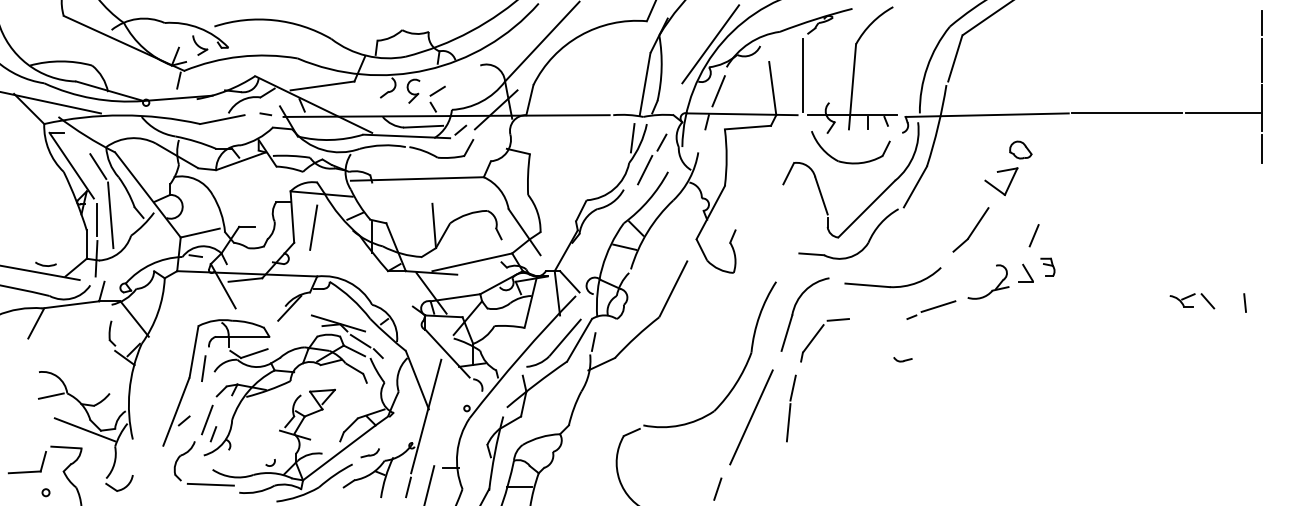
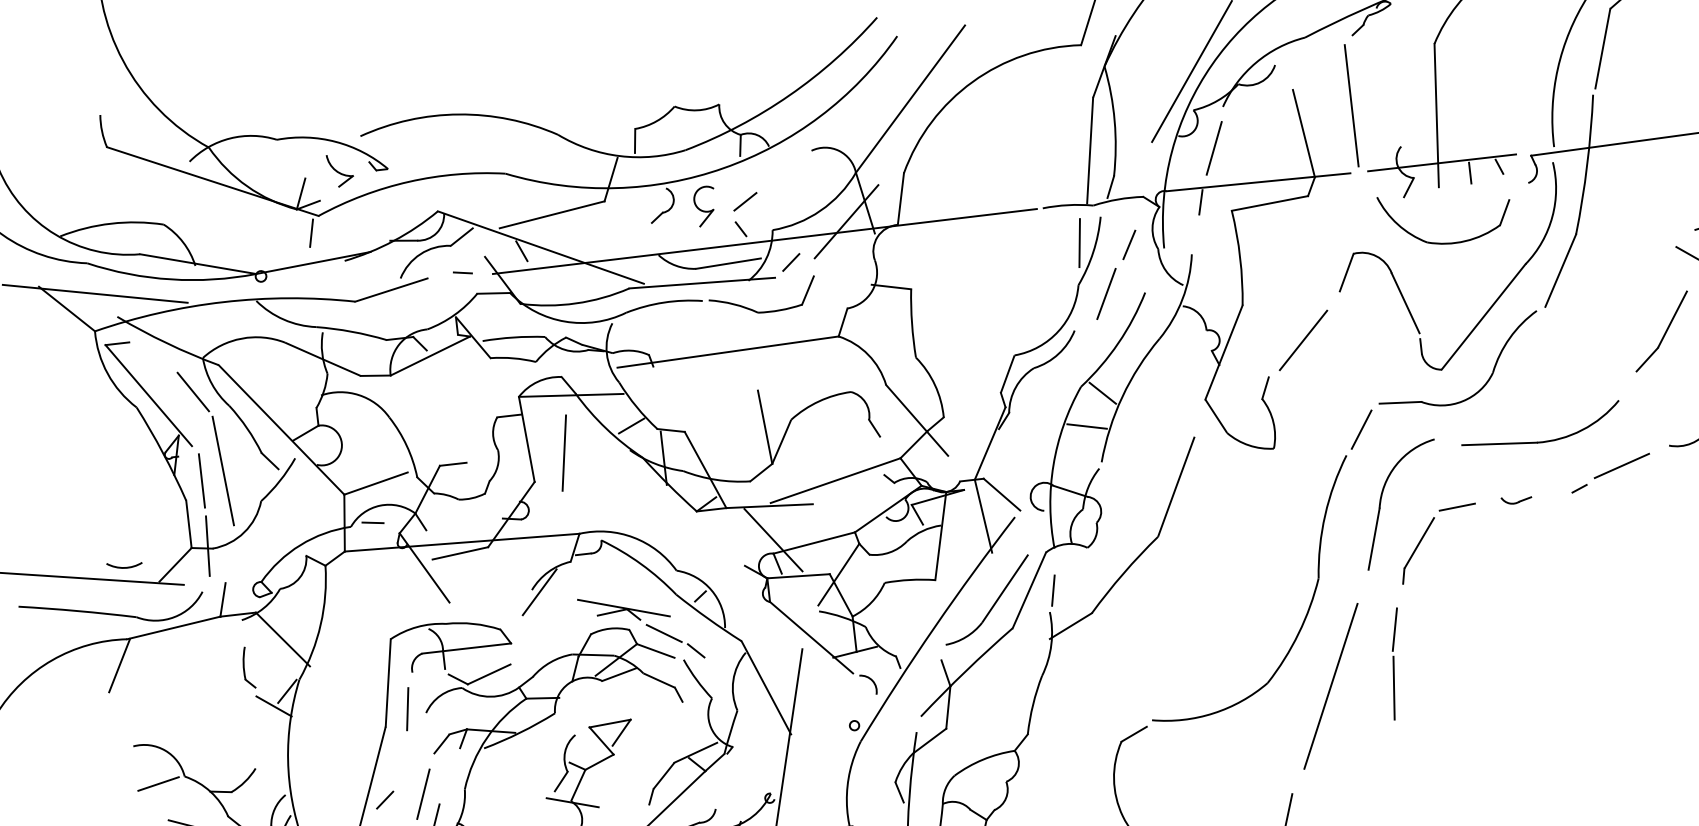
line: (758, 210) -> (1303, 339), added
line: (786, 267) -> (1360, 429), added
part: (902, 359) -> (1515, 499), moved

